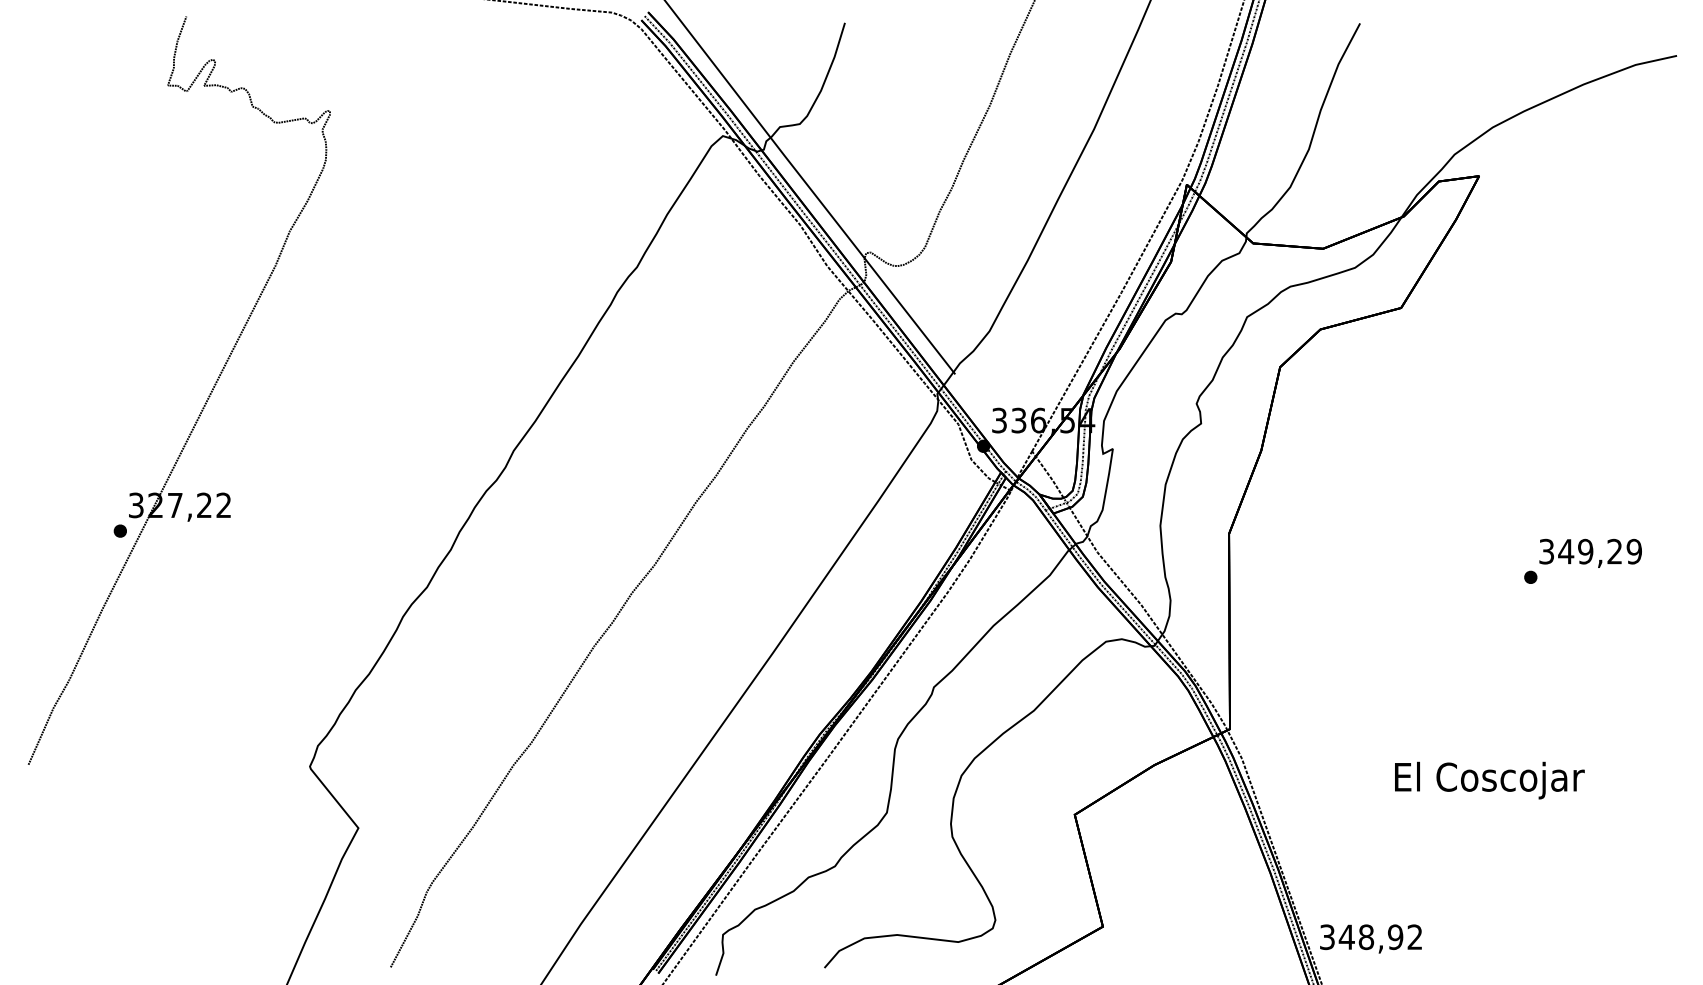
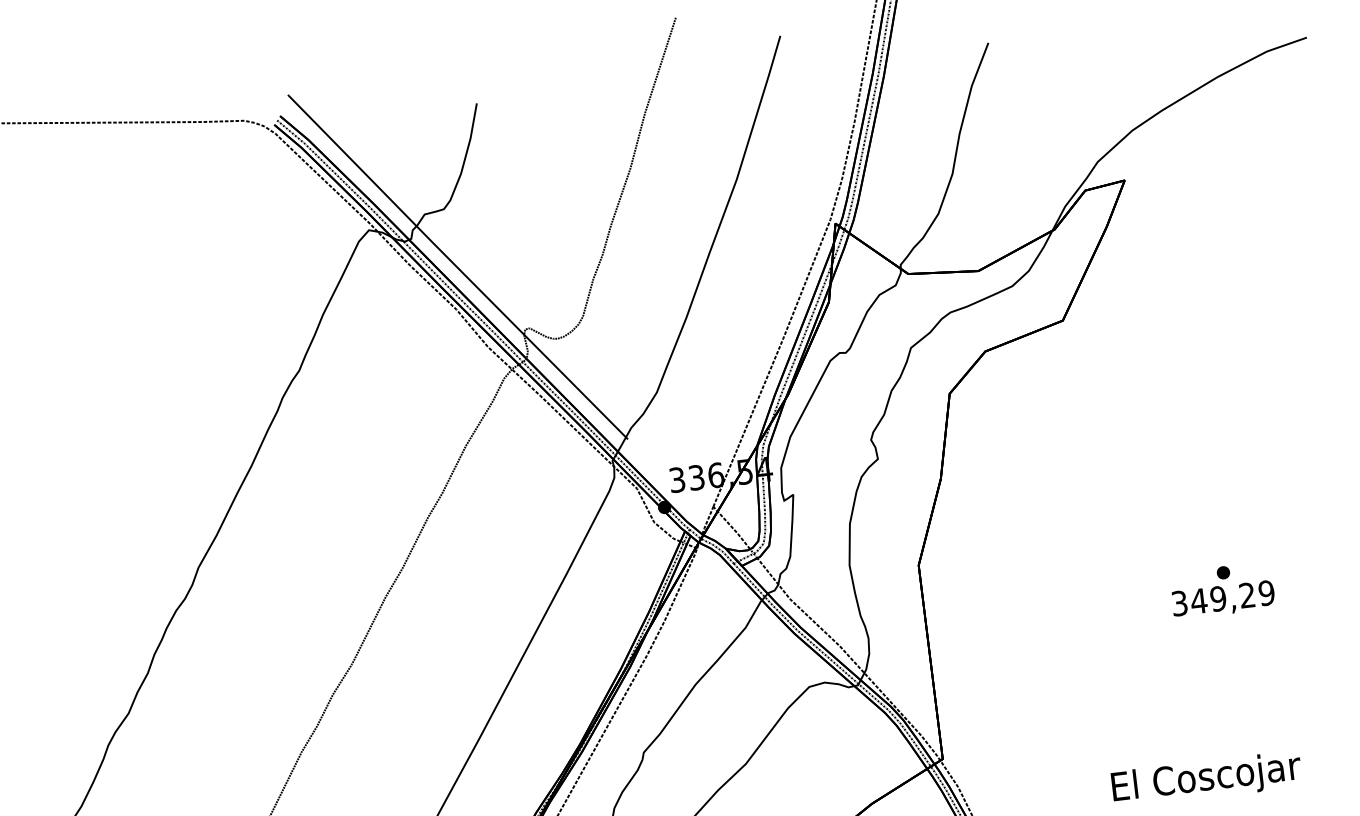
text: (1590, 552) -> (1223, 599), moved

